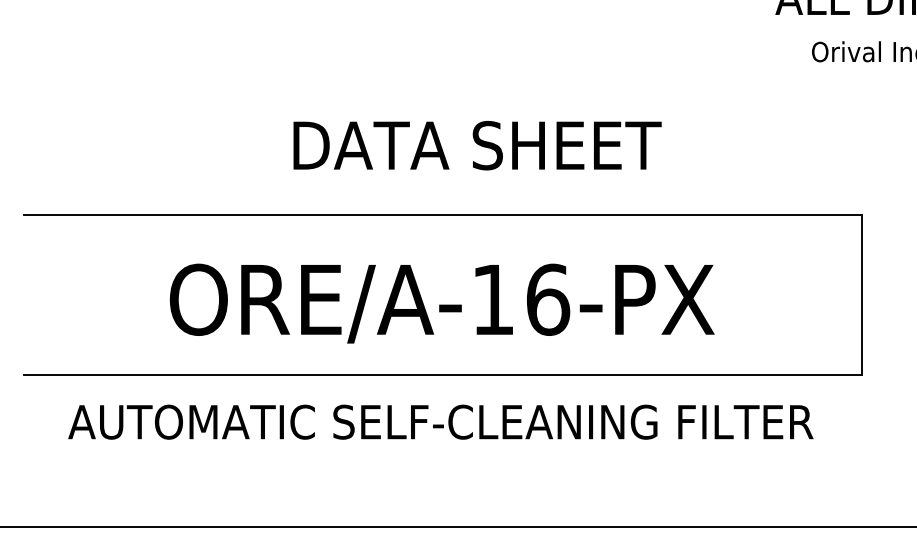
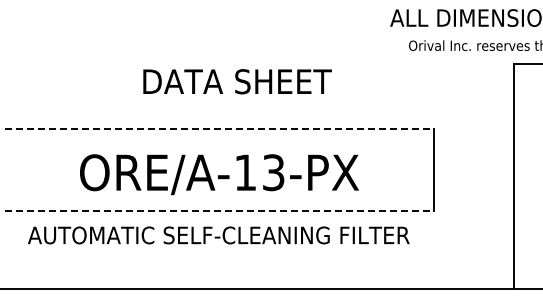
text: (477, 145) -> (237, 81), moved
line: (444, 215) -> (220, 129), solid -> dashed
text: (547, 299) -> (273, 172), ORE/A-16-PX -> ORE/A-13-PX
line: (444, 375) -> (220, 211), solid -> dashed

